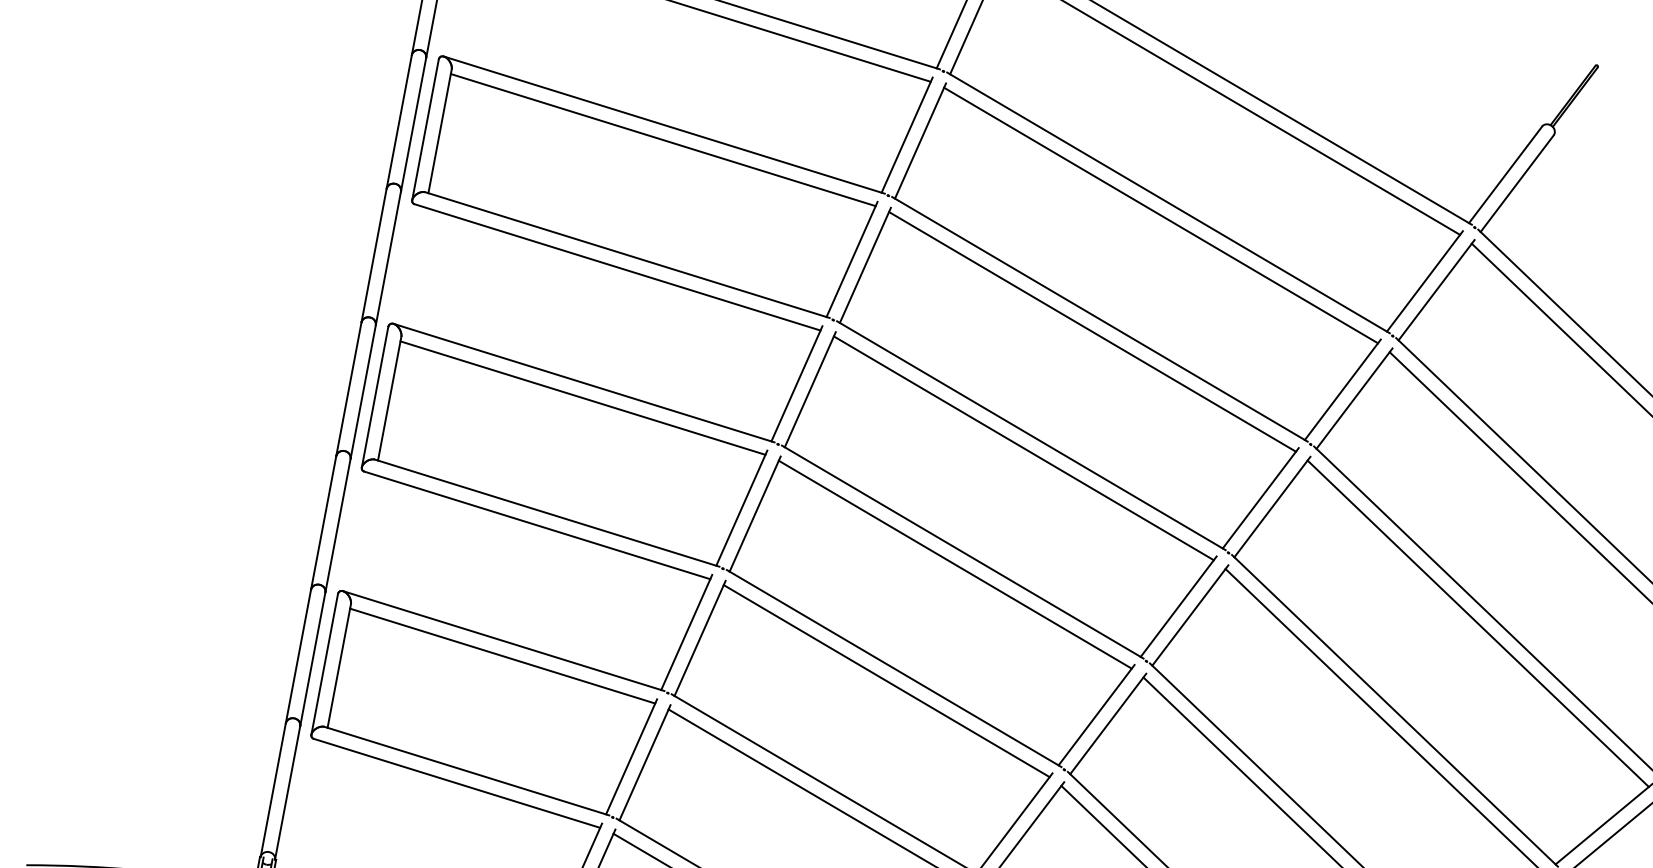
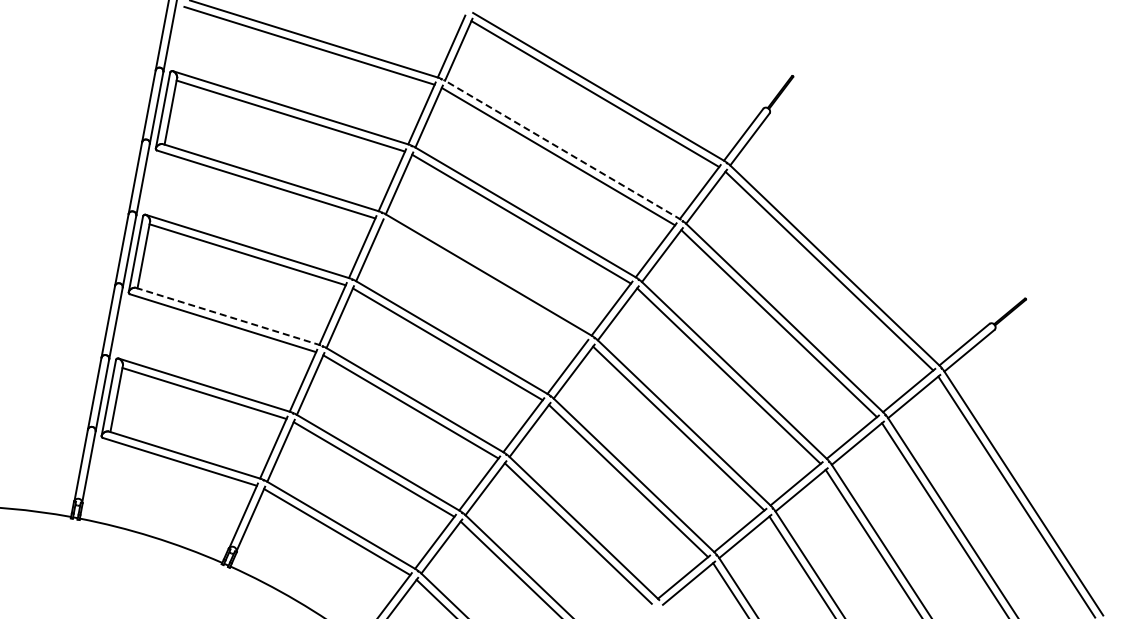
line: (1168, 202) -> (562, 149), solid -> dashed
line: (1023, 447) -> (484, 281), removed
line: (547, 512) -> (228, 316), solid -> dashed

